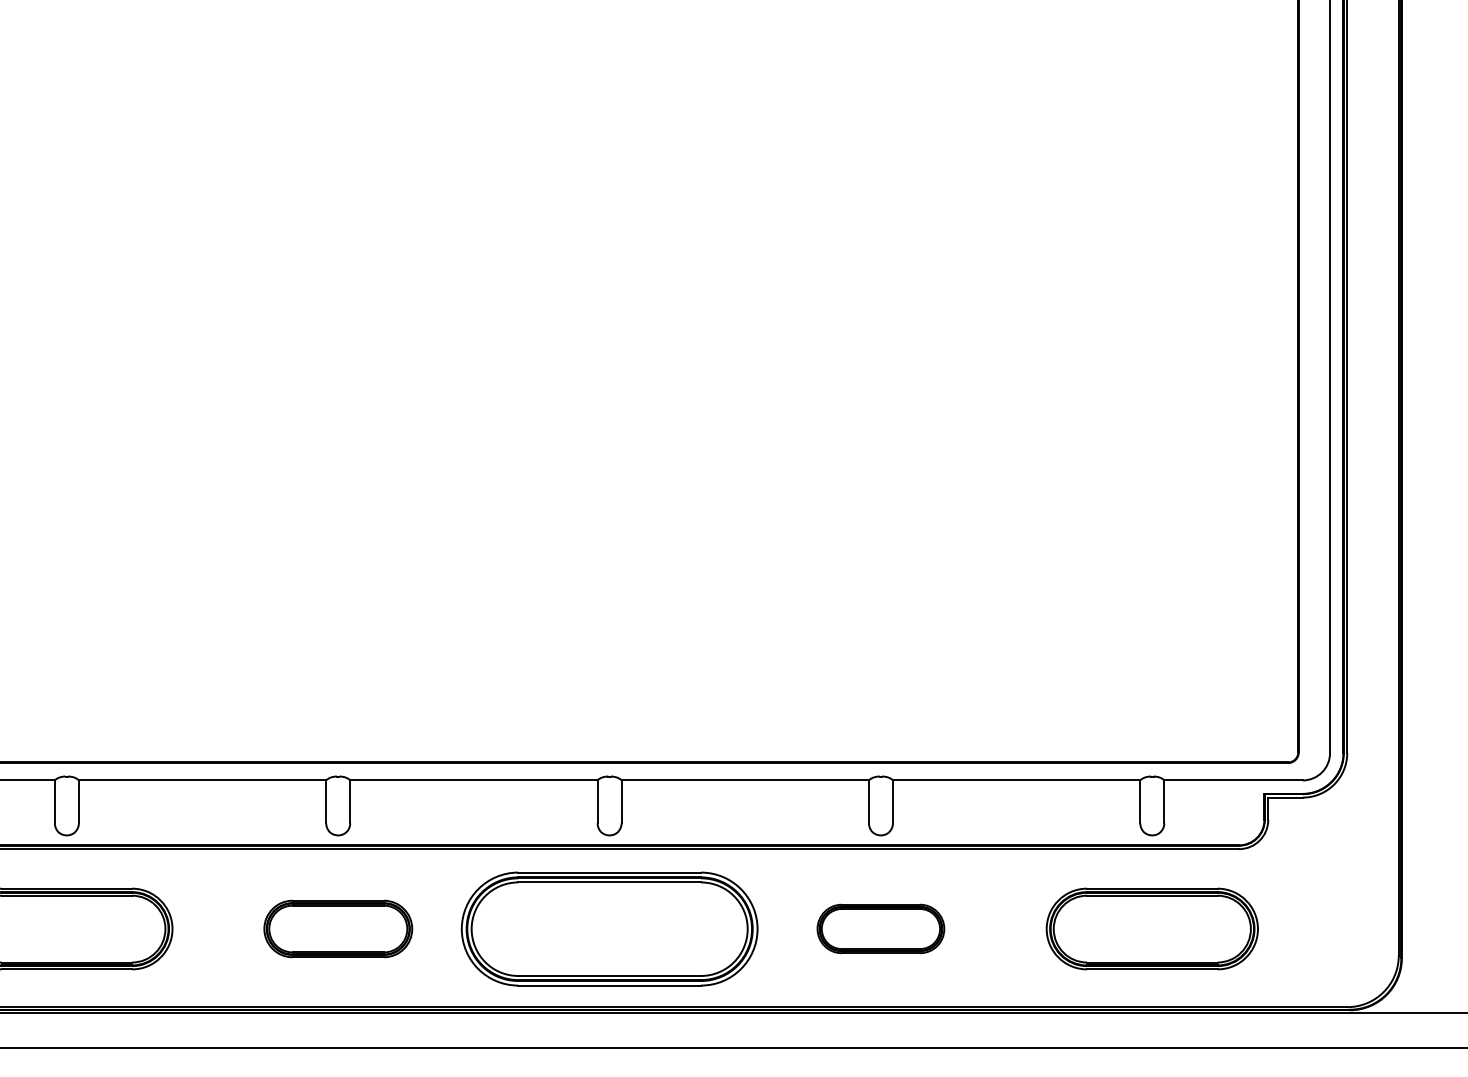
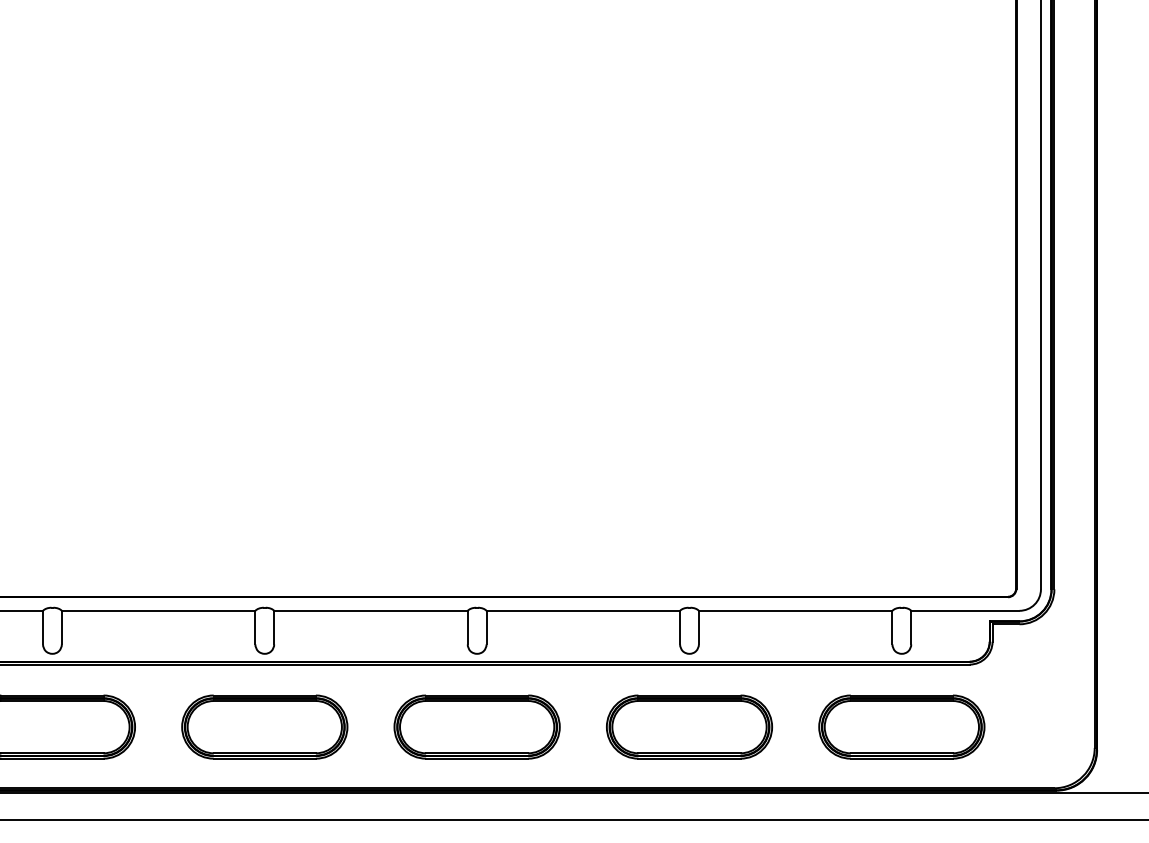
part: (337, 928) -> (264, 726), size x1.43
part: (608, 928) -> (476, 726), size x0.71
part: (880, 928) -> (689, 726), size x1.67

